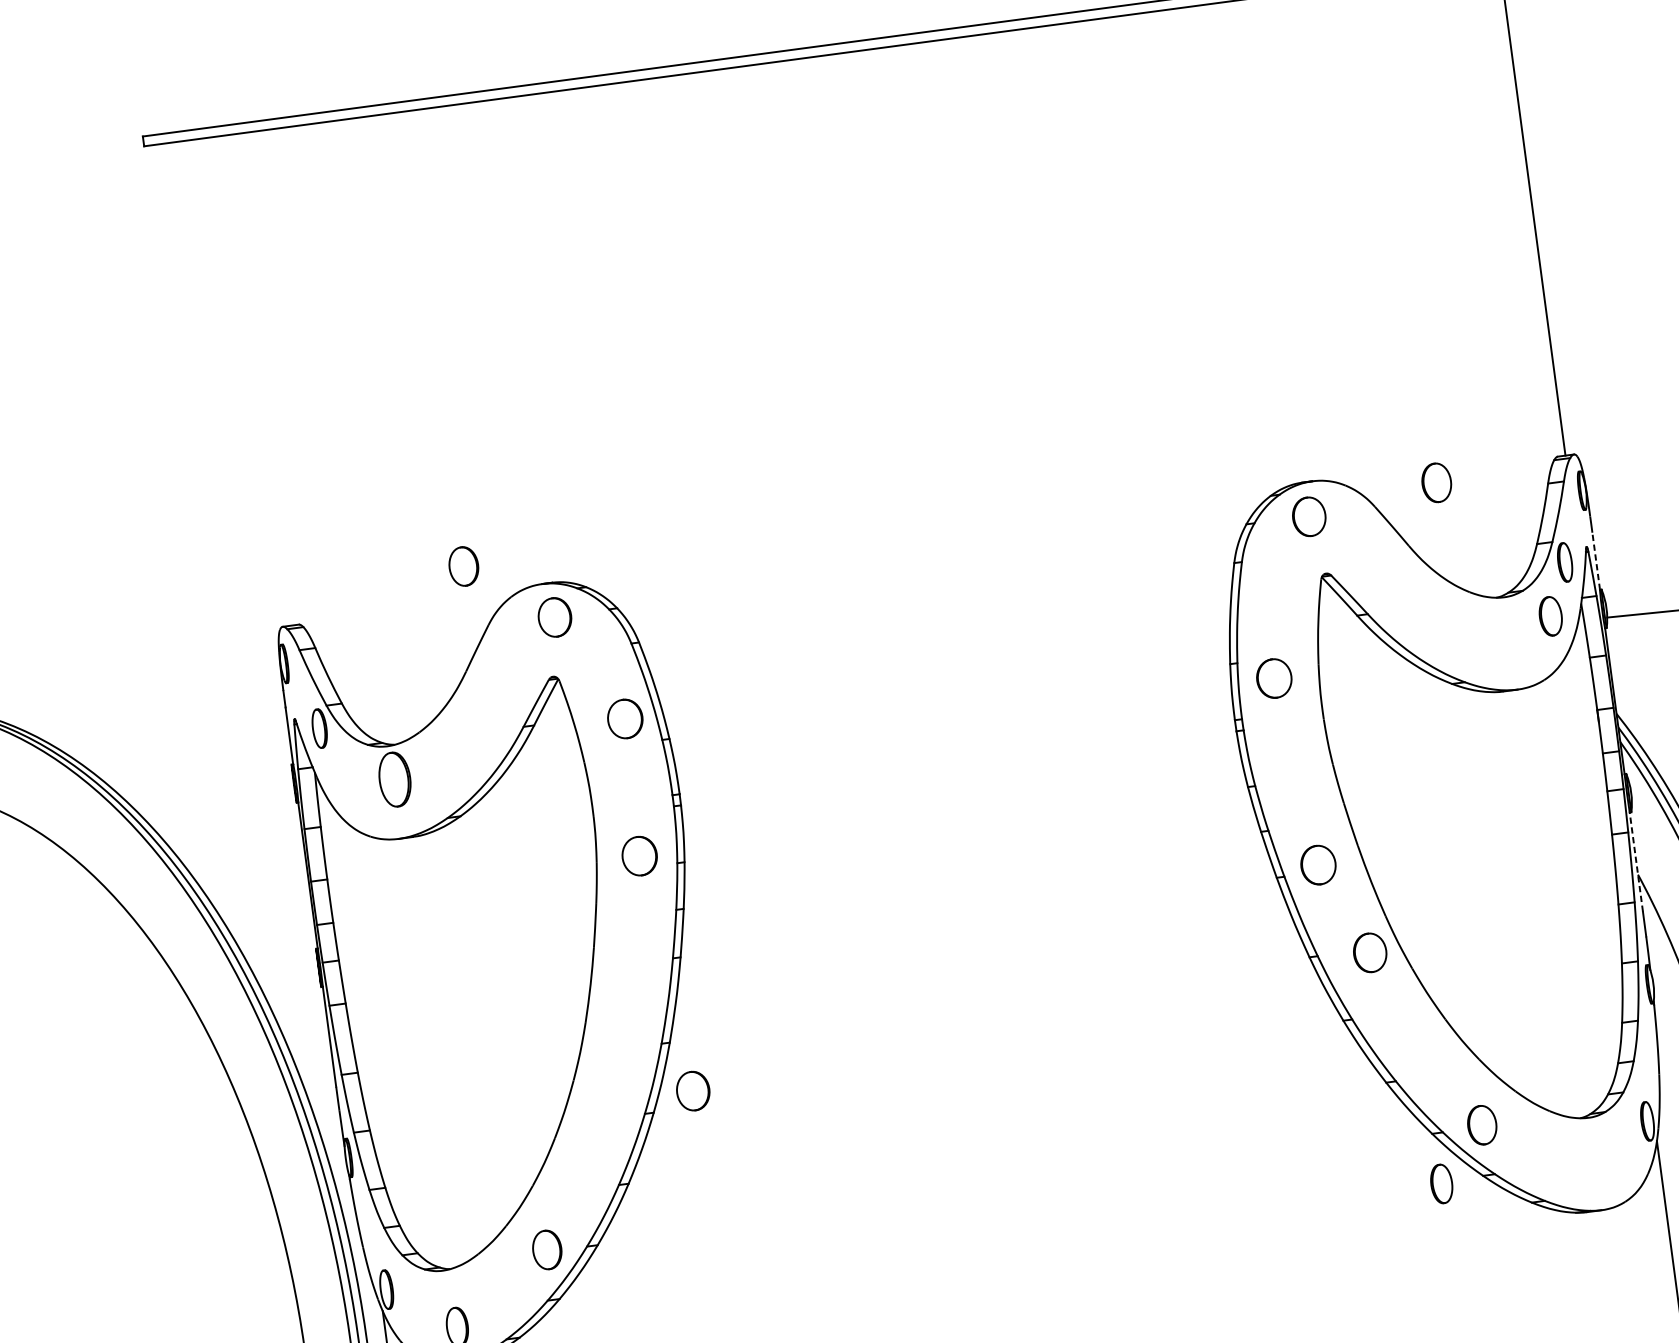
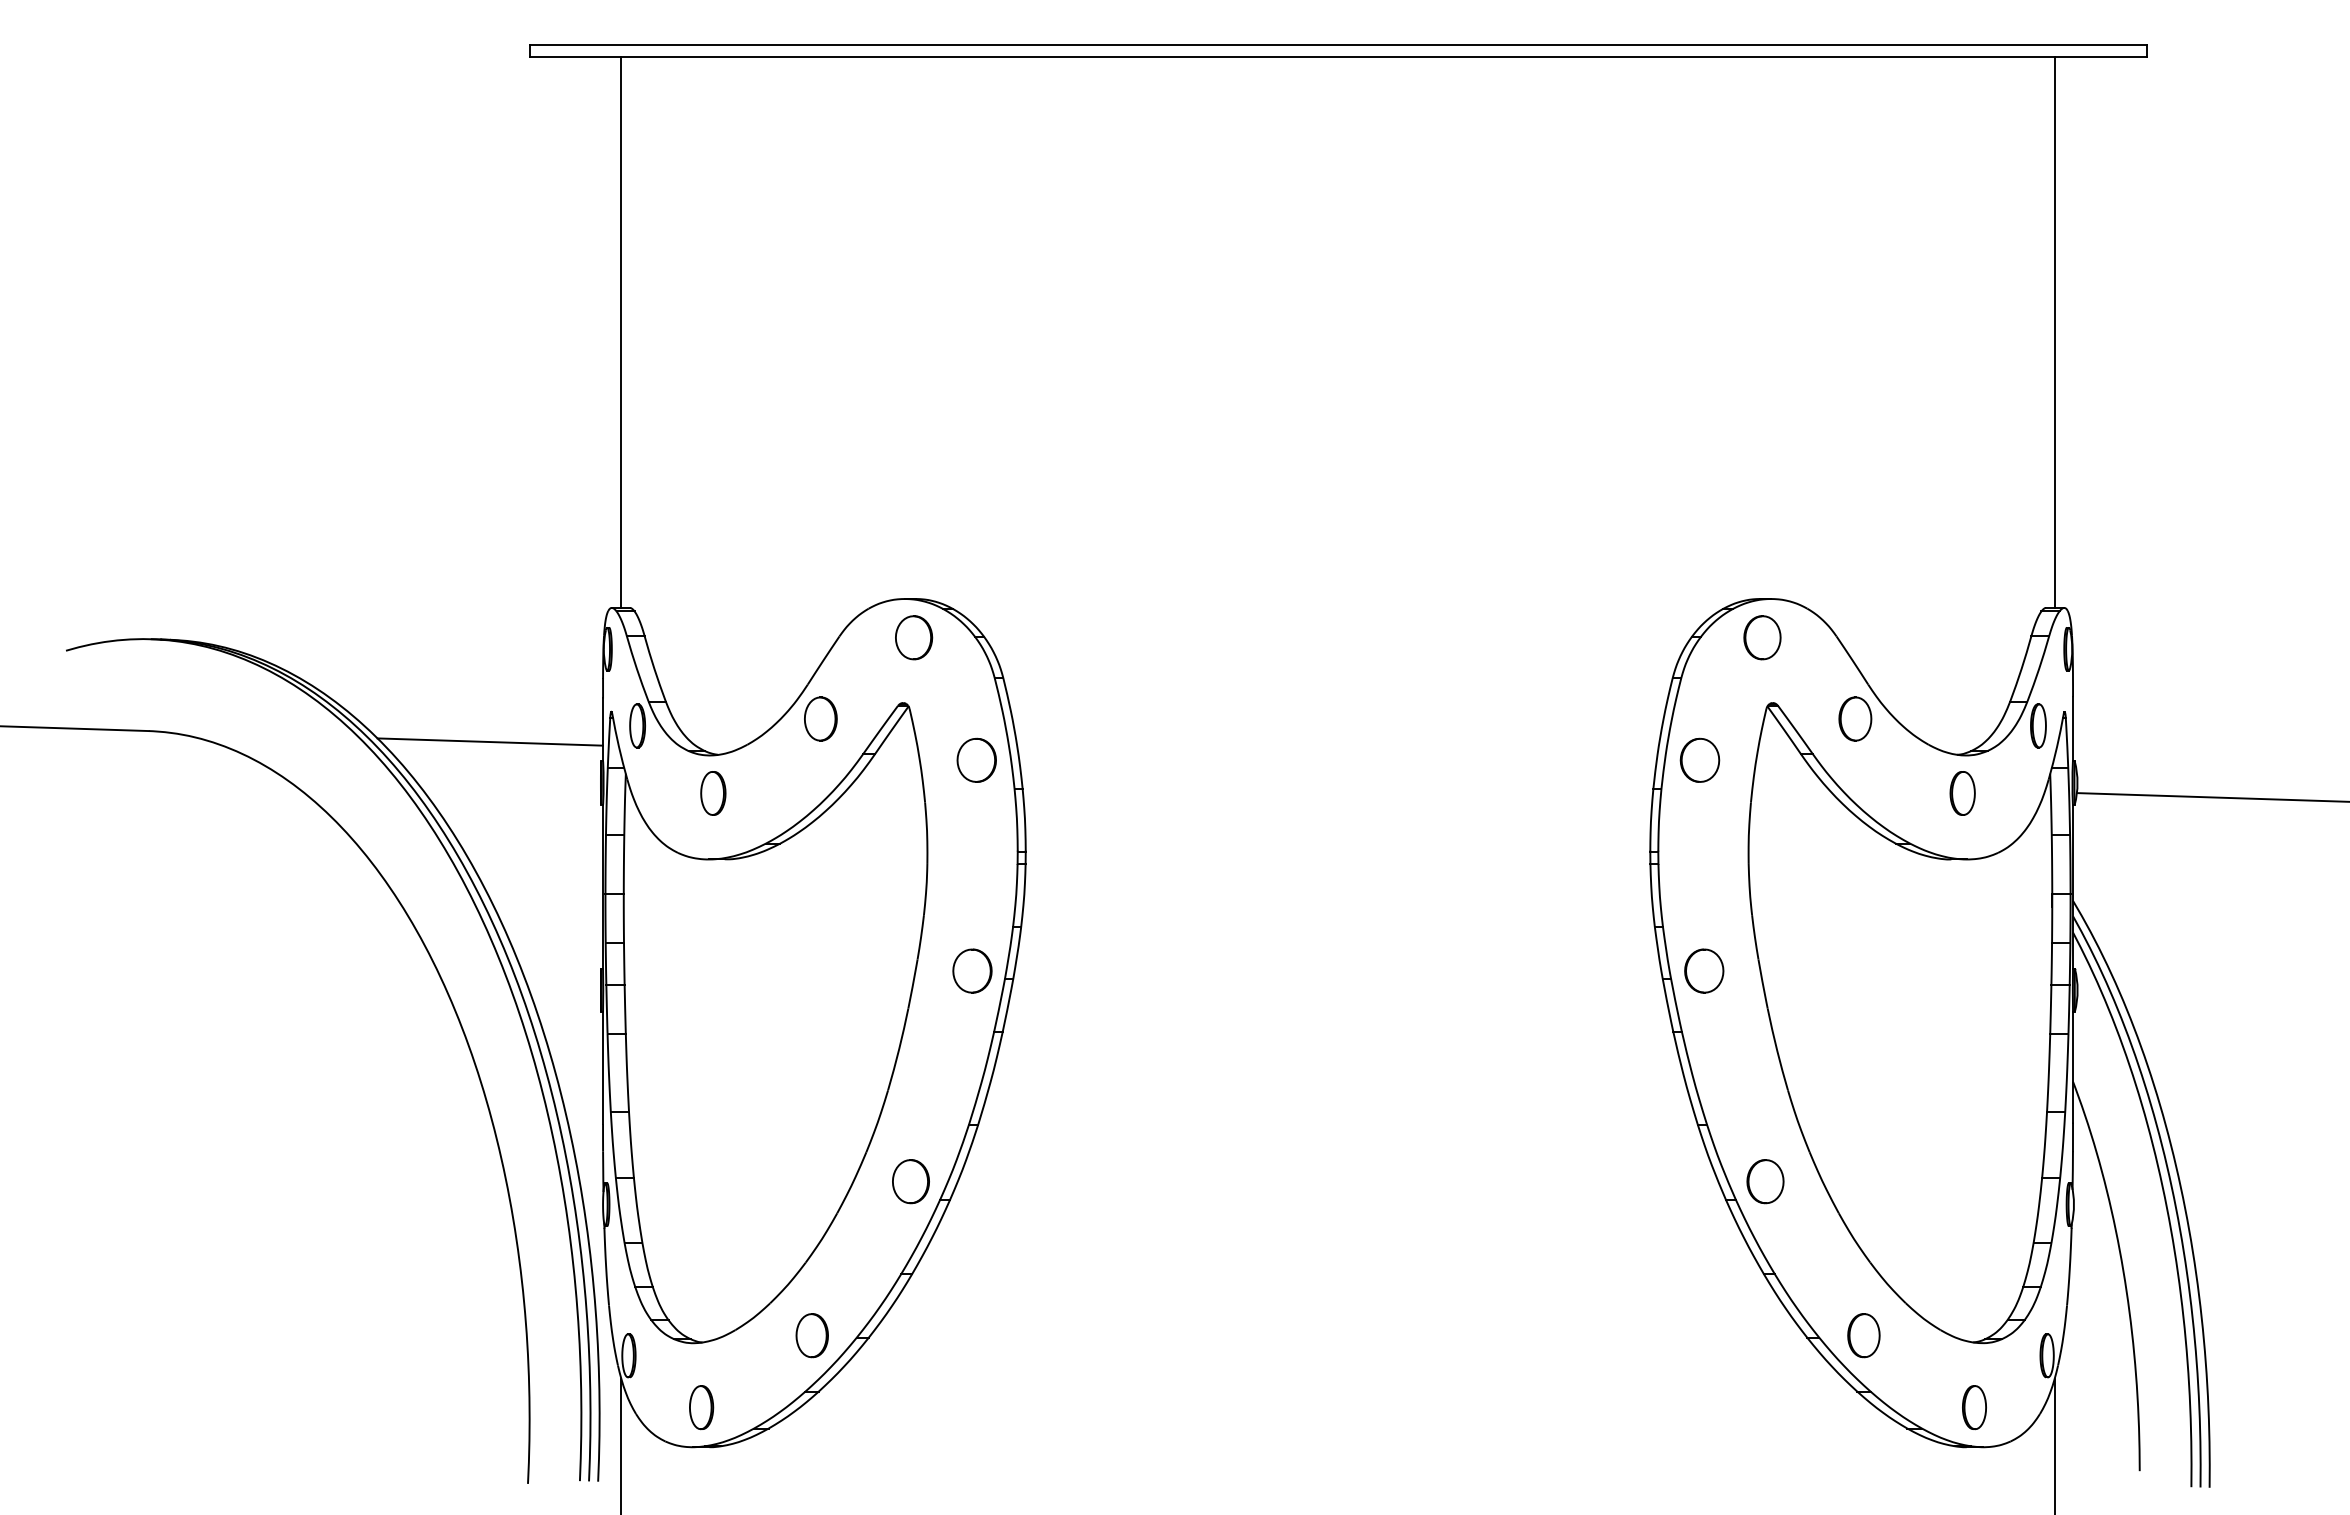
line: (258, 379) -> (621, 331), added
part: (1436, 482) -> (1855, 718), moved
line: (1596, 560) -> (2073, 728), dashed -> solid
part: (463, 566) -> (820, 718), moved
part: (1550, 616) -> (1962, 793), moved
part: (1273, 677) -> (1699, 759), moved
line: (190, 759) -> (490, 741), added
part: (395, 779) -> (713, 793), size x0.71
part: (639, 855) -> (972, 970), moved
line: (1636, 861) -> (2073, 1067), dashed -> solid
part: (1318, 864) -> (1704, 970), moved
part: (1370, 952) -> (1765, 1181), moved
part: (692, 1091) -> (910, 1181), moved
part: (1441, 1183) -> (1974, 1407), moved

